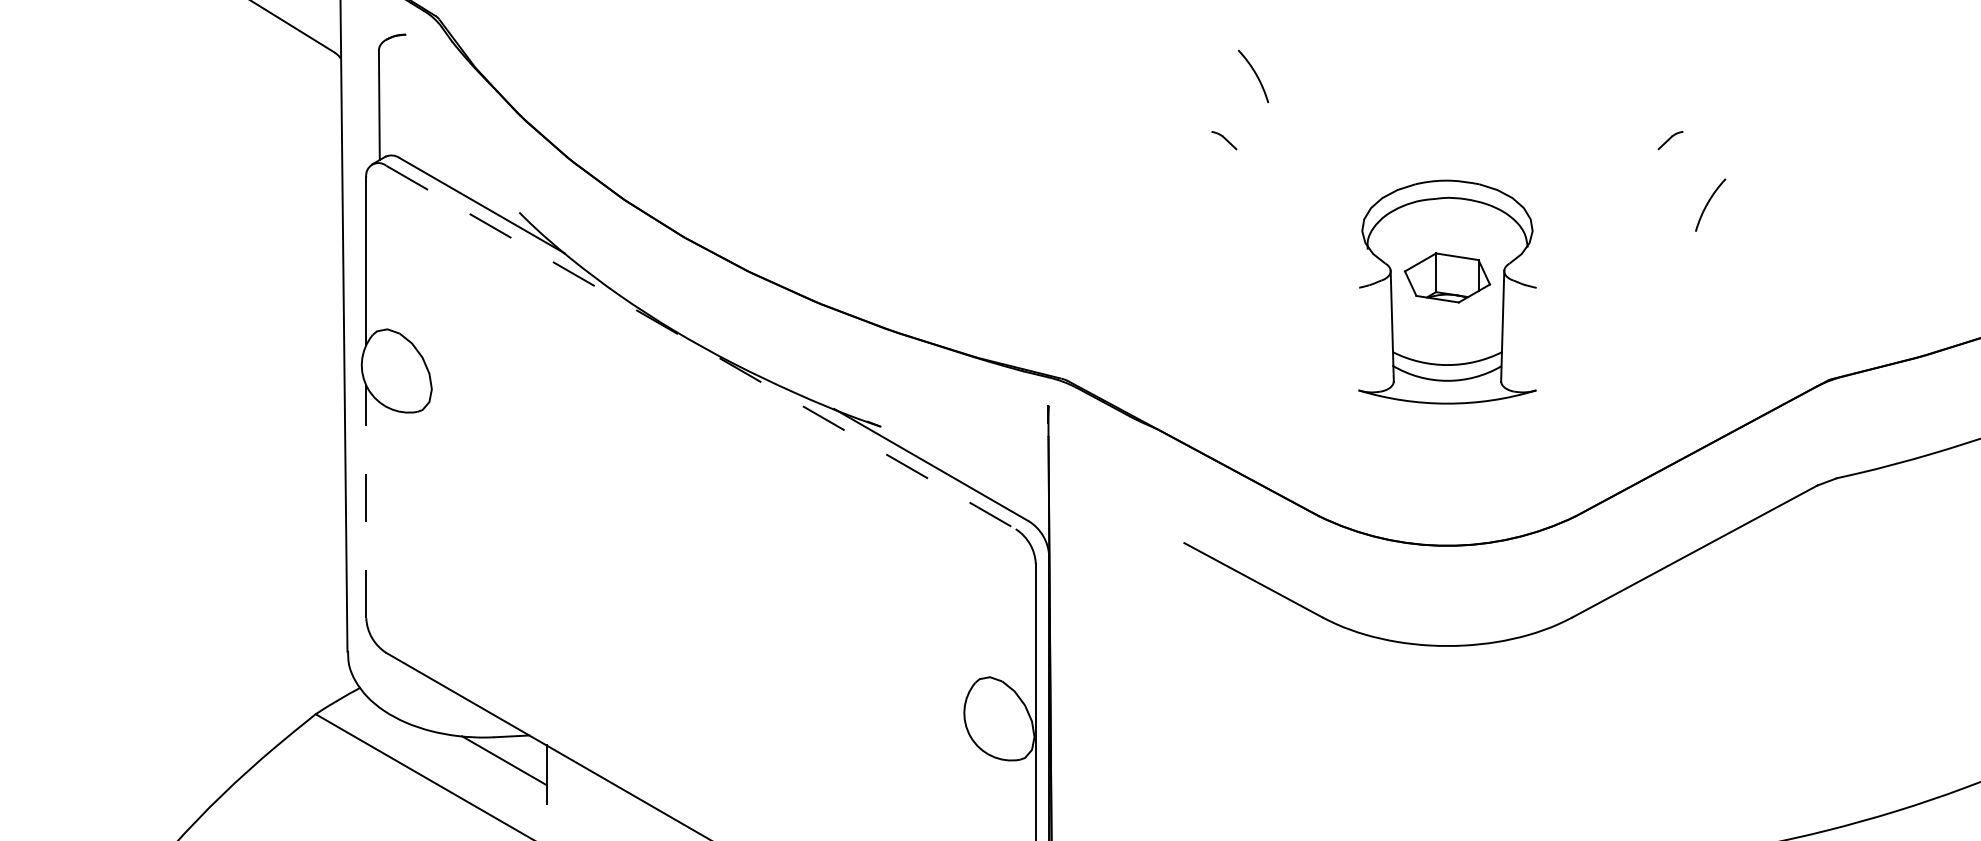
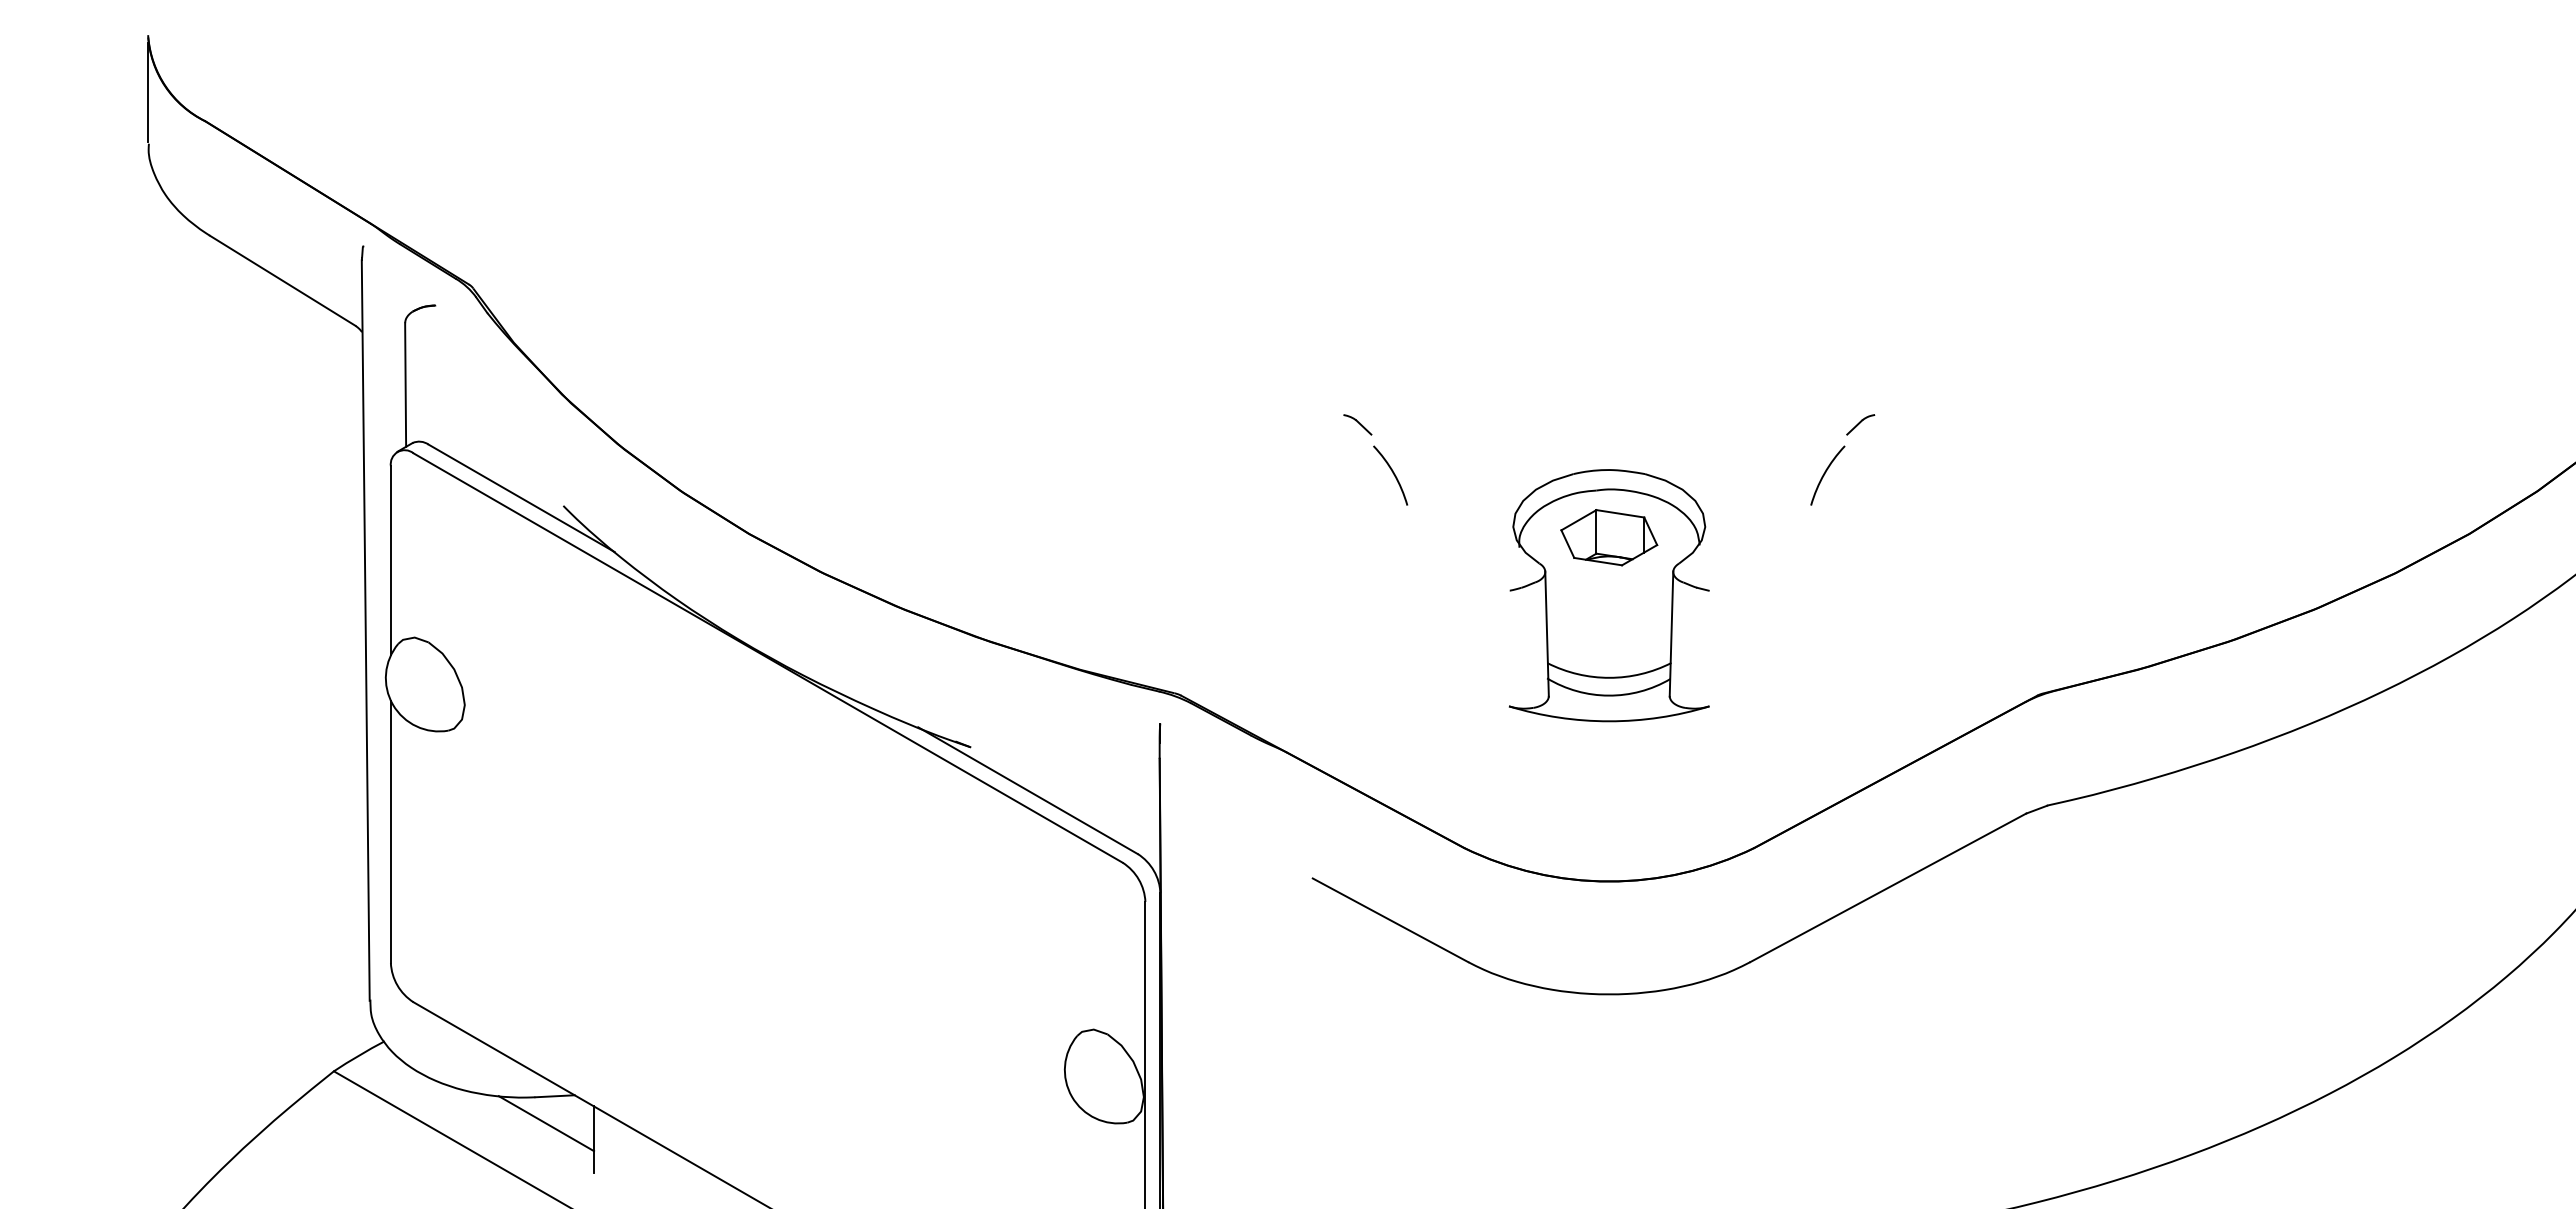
arc: (1255, 74) -> (1392, 473), moved
arc: (1708, 204) -> (1825, 474), moved
part: (1447, 277) -> (1609, 537), moved
line: (701, 347) -> (768, 658), dashed -> solid
line: (365, 501) -> (390, 831), dashed -> solid

